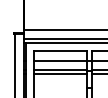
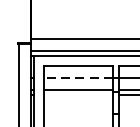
line: (60, 60) -> (78, 78), solid -> dashed
line: (60, 73) -> (78, 95), removed

